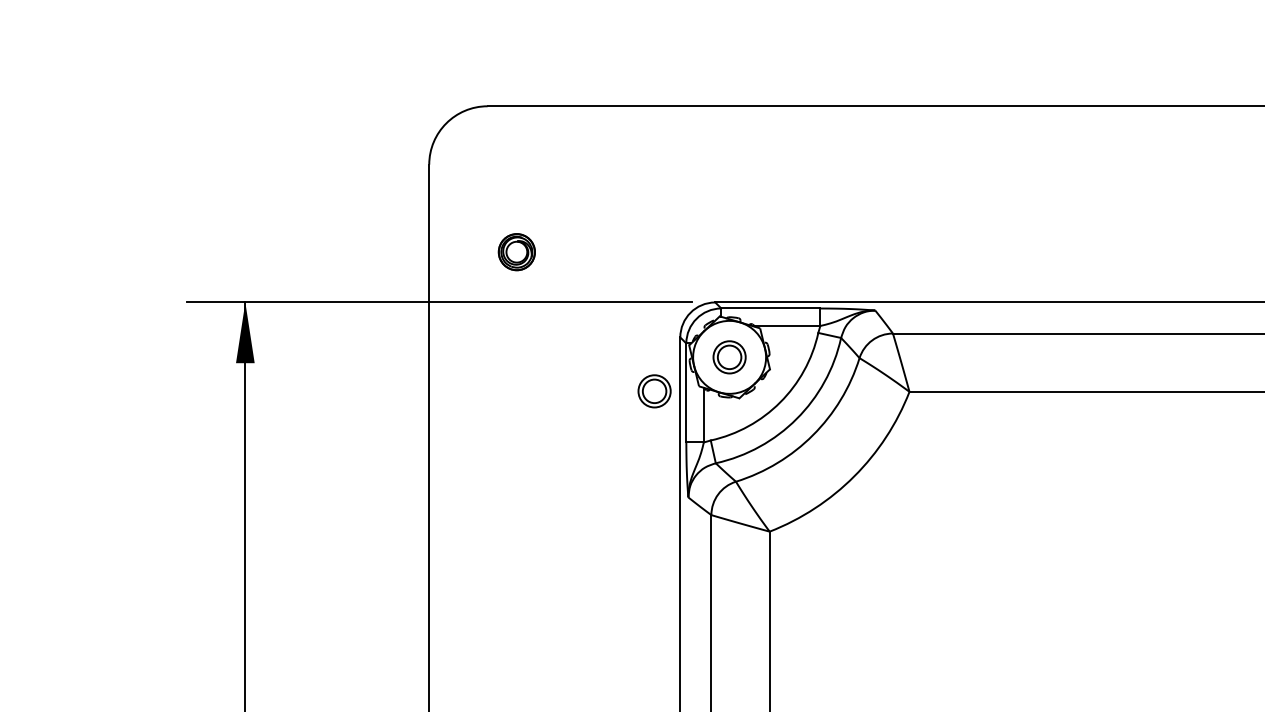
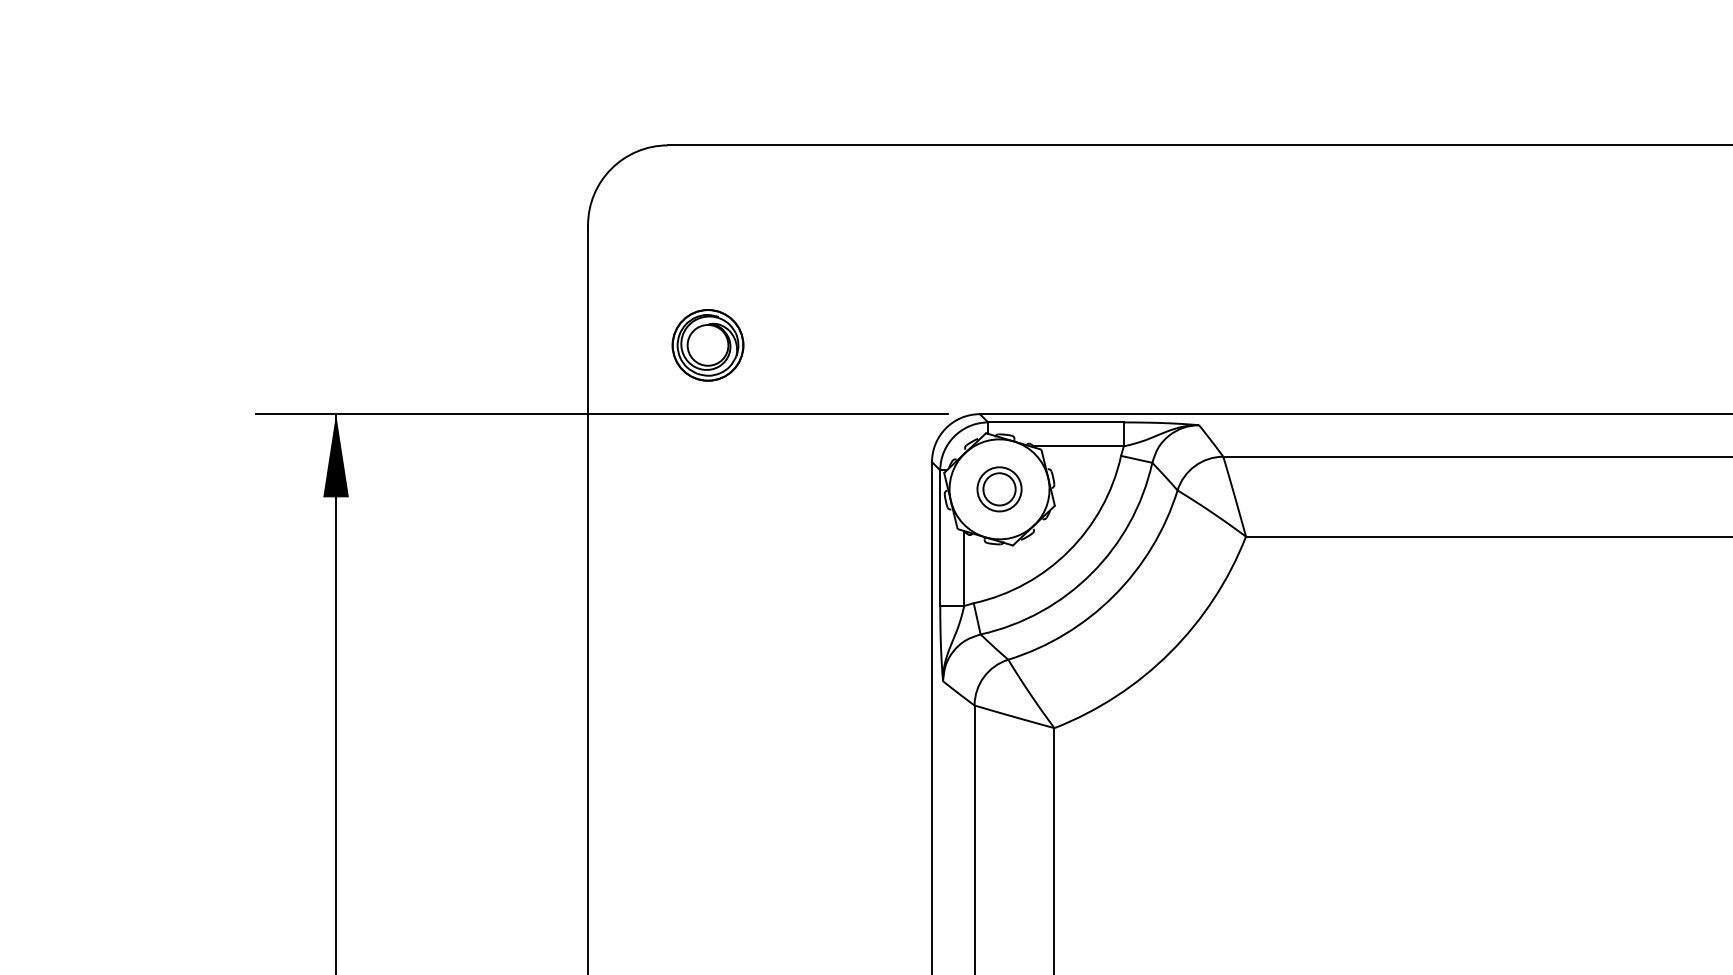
part: (516, 251) -> (707, 344), size x1.43
part: (654, 391) -> (896, 536), removed

